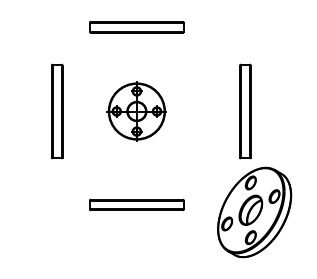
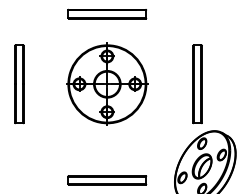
part: (57, 111) -> (19, 84), moved
part: (136, 111) -> (107, 84), size x1.67
part: (136, 204) -> (107, 179), moved

